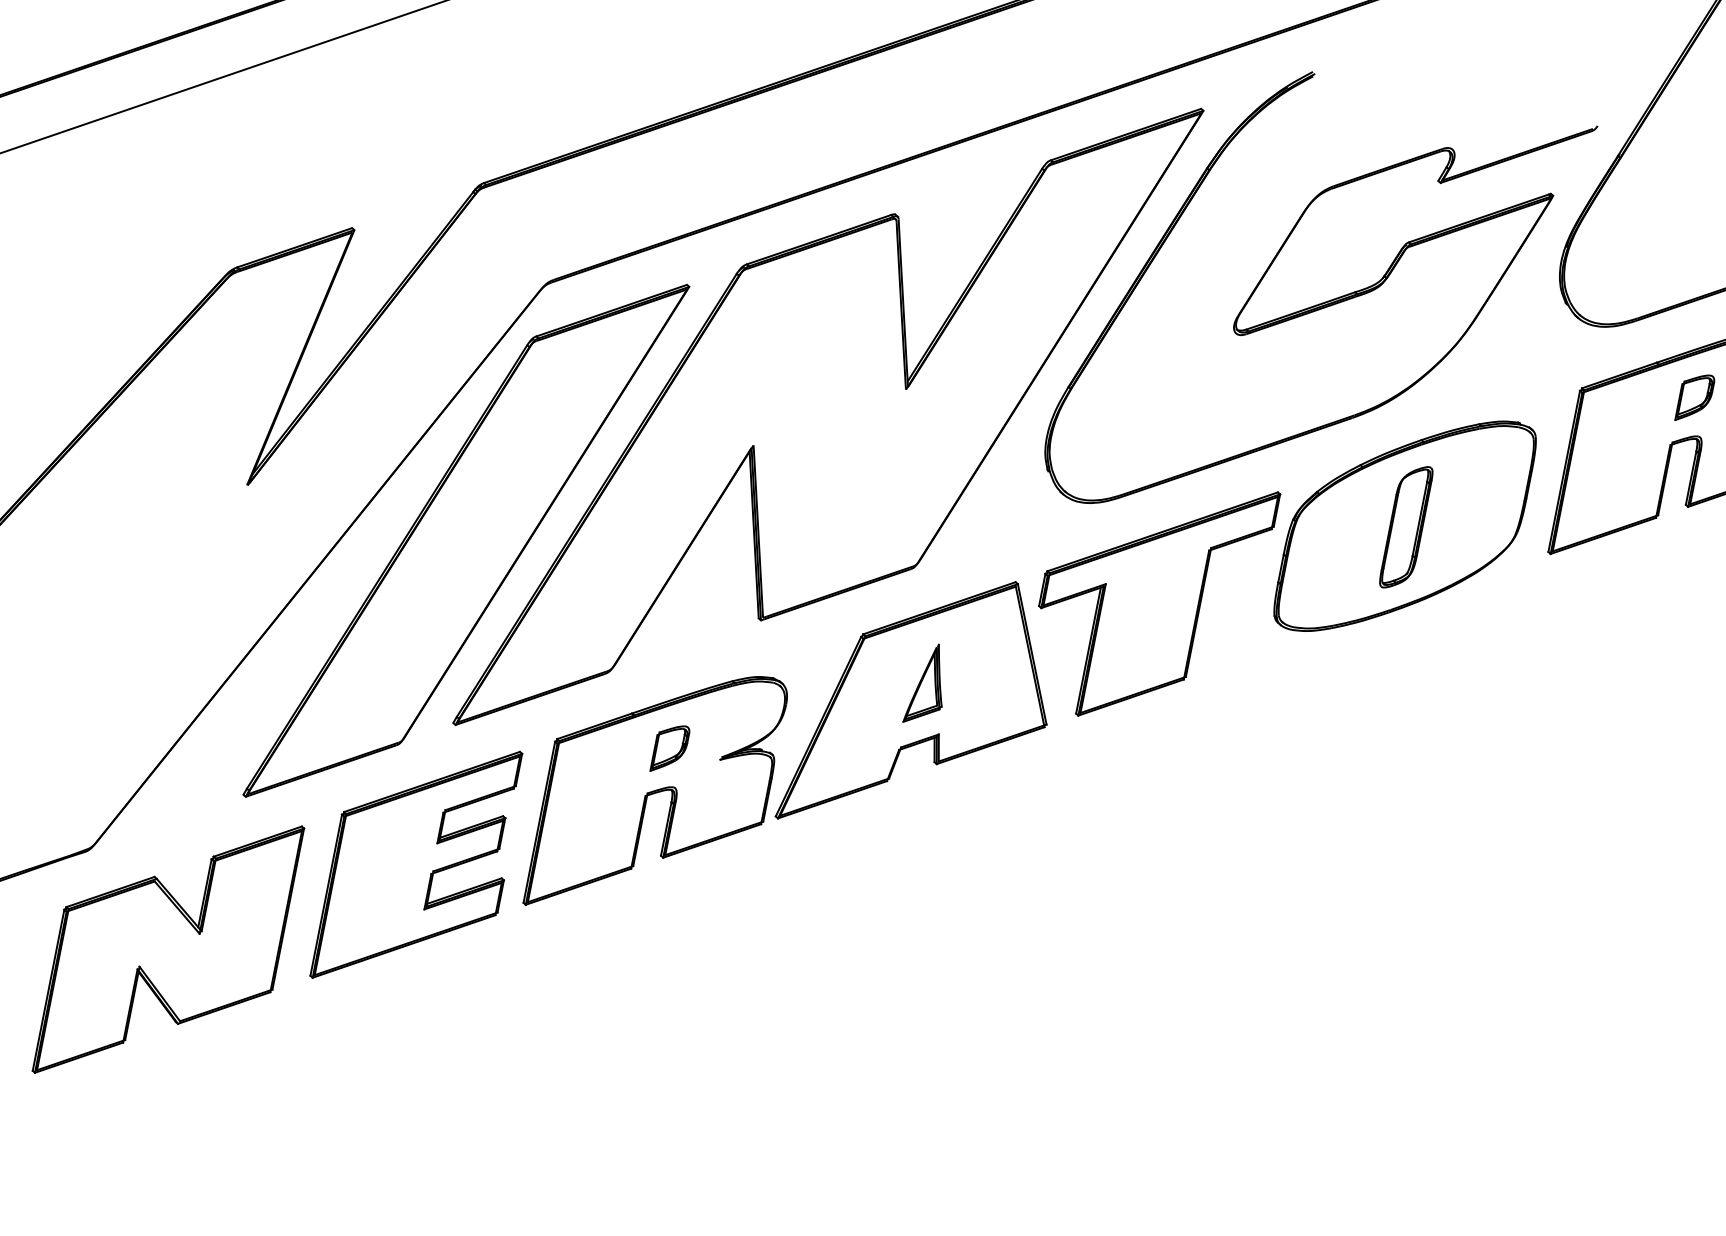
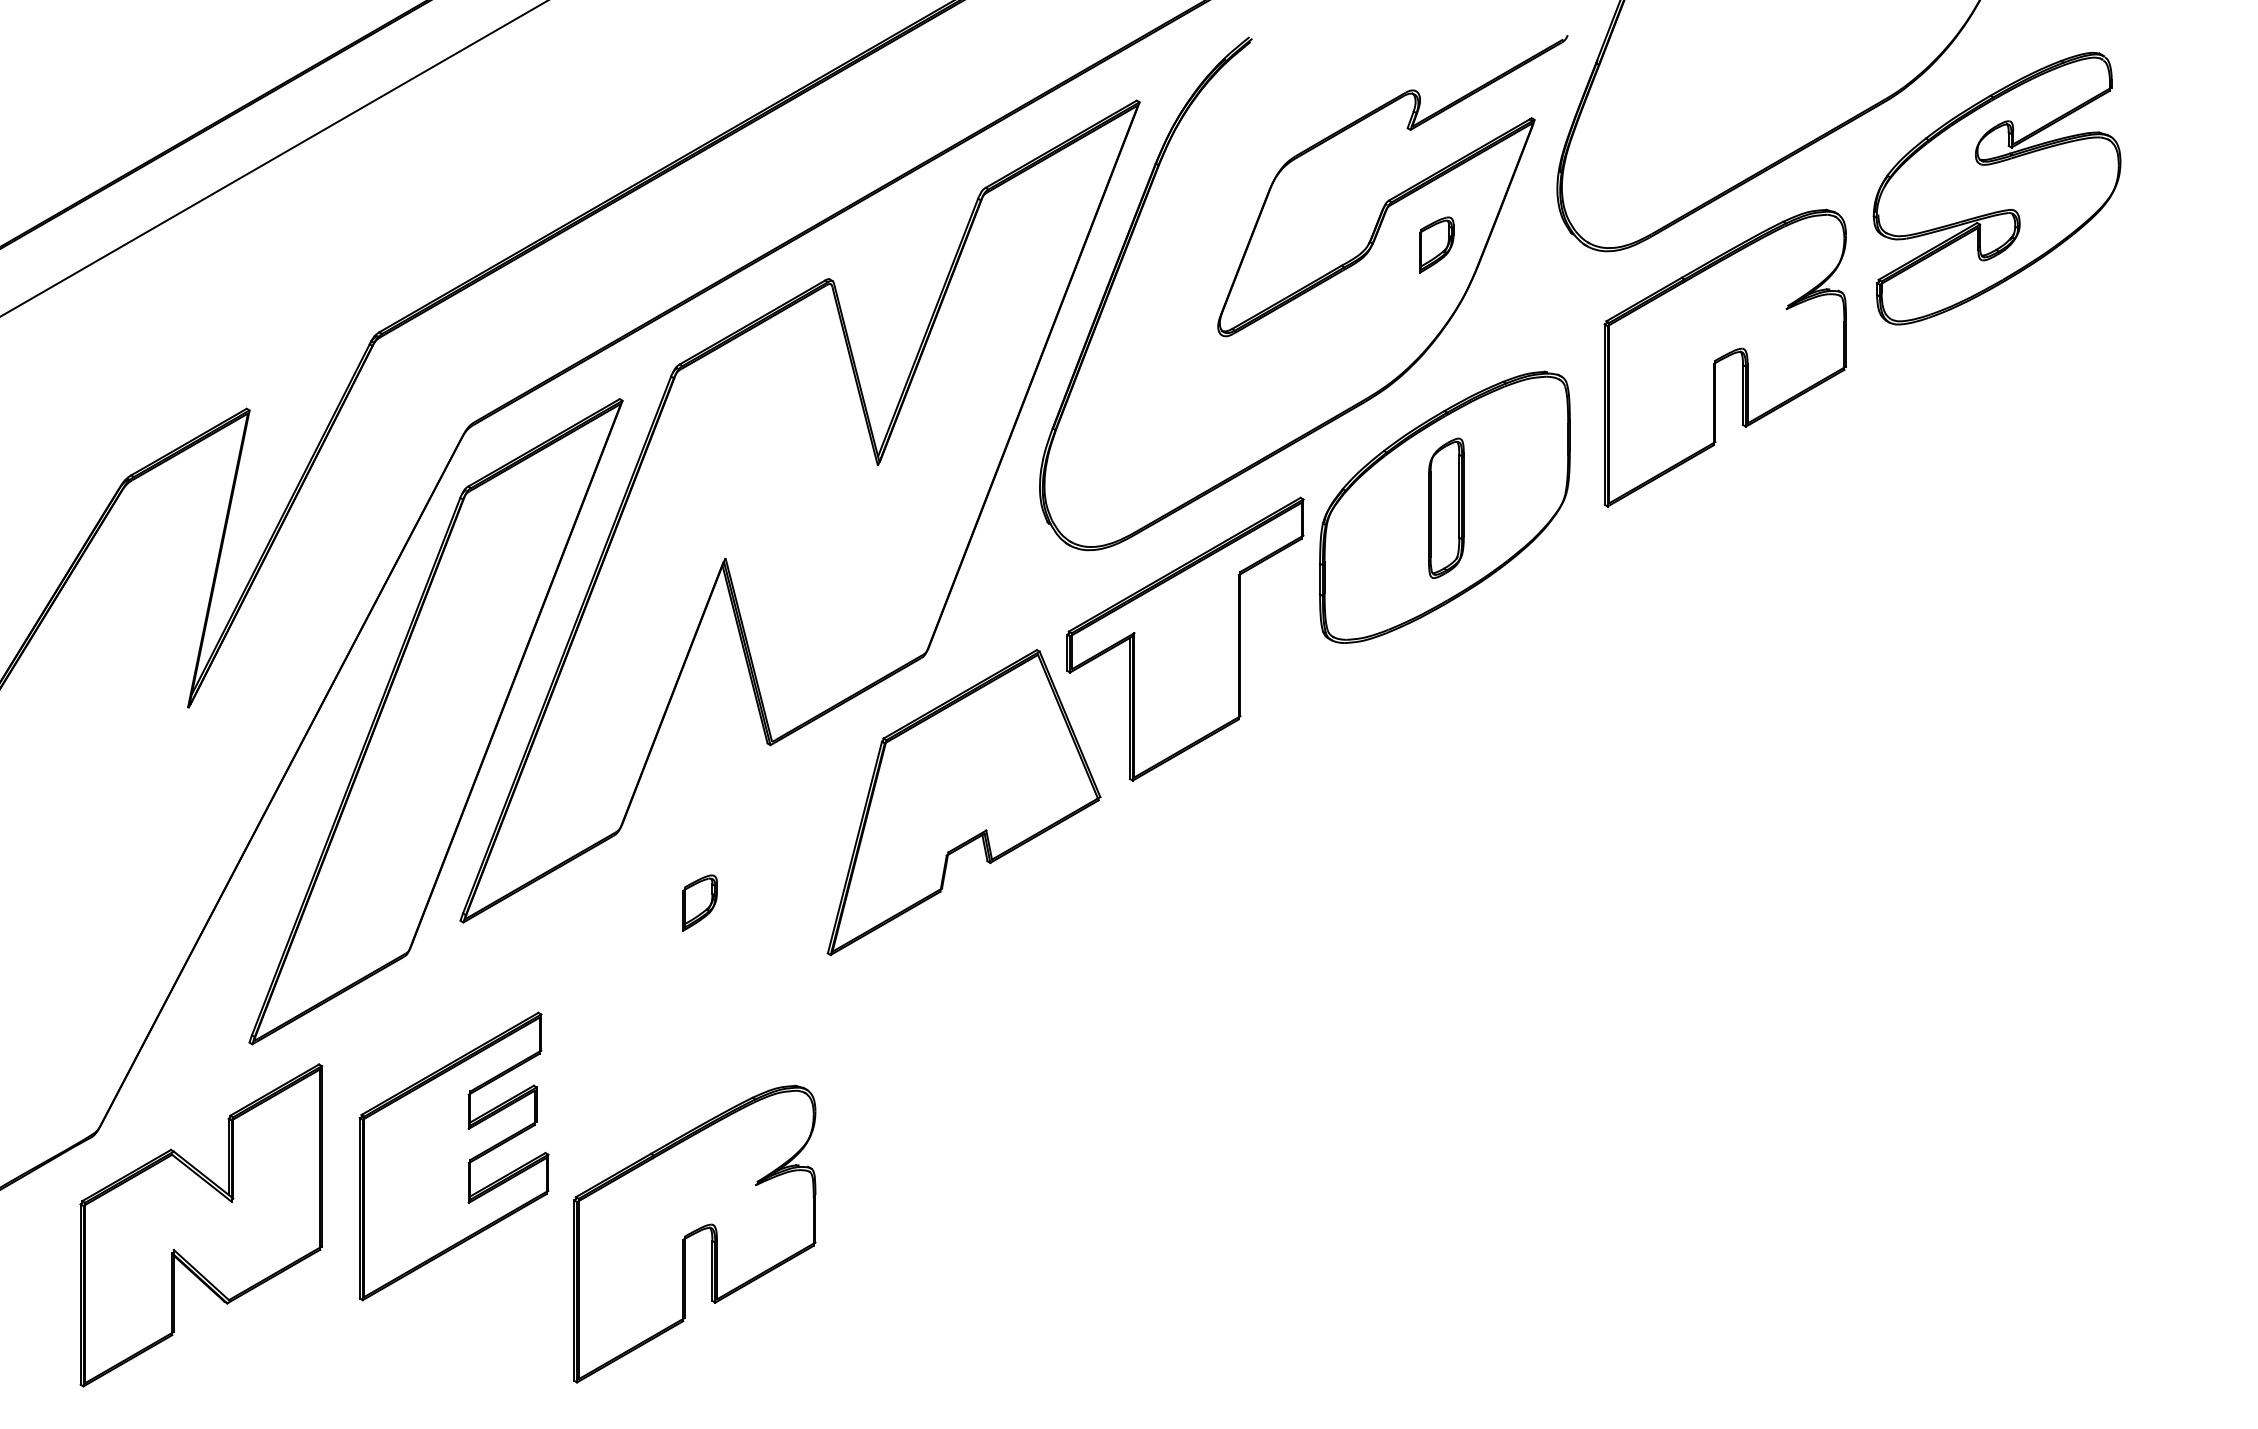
part: (1695, 397) -> (1436, 244), moved
part: (928, 684) -> (964, 778), removed
part: (656, 792) -> (694, 1233), moved
part: (418, 865) -> (453, 1156), moved

